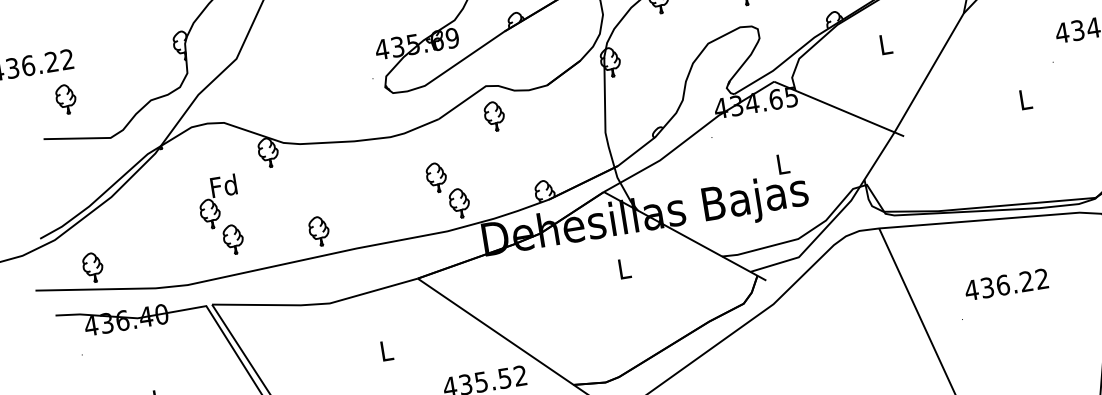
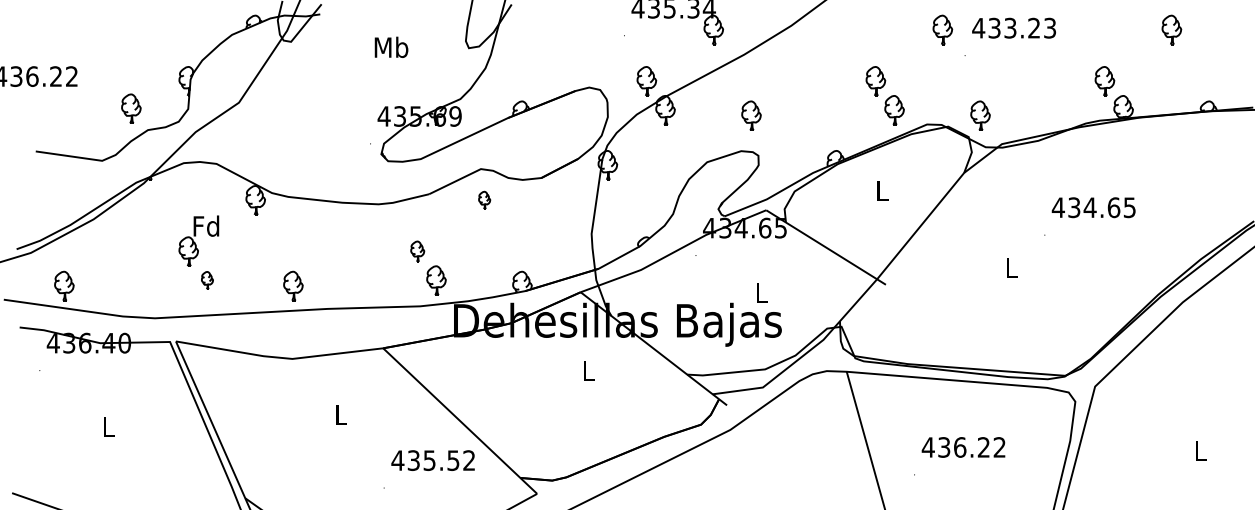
part: (66, 99) -> (131, 108), moved
part: (494, 116) -> (484, 200), size x0.6
part: (436, 177) -> (417, 251), size x0.7
part: (233, 239) -> (207, 280), size x0.6

